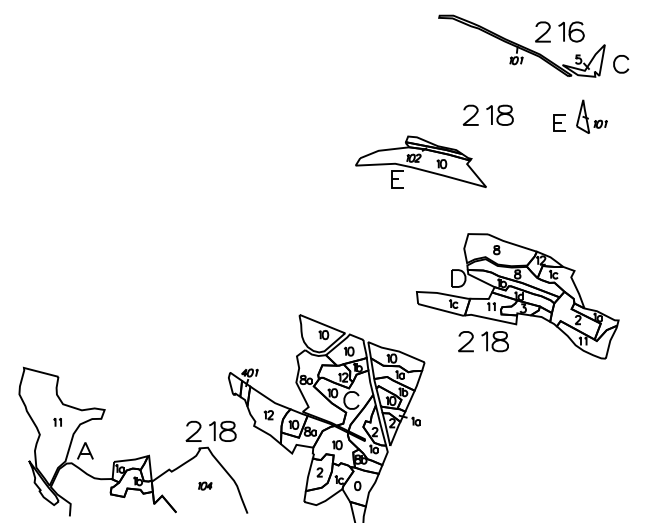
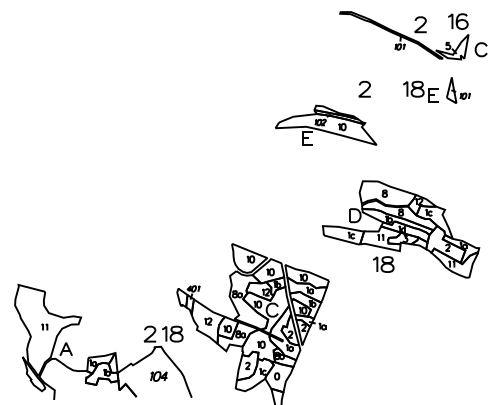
part: (571, 31) -> (458, 21), moved
part: (499, 114) -> (413, 88), moved
curve: (467, 342) -> (362, 265), removed
part: (205, 485) -> (159, 376), size x1.6

